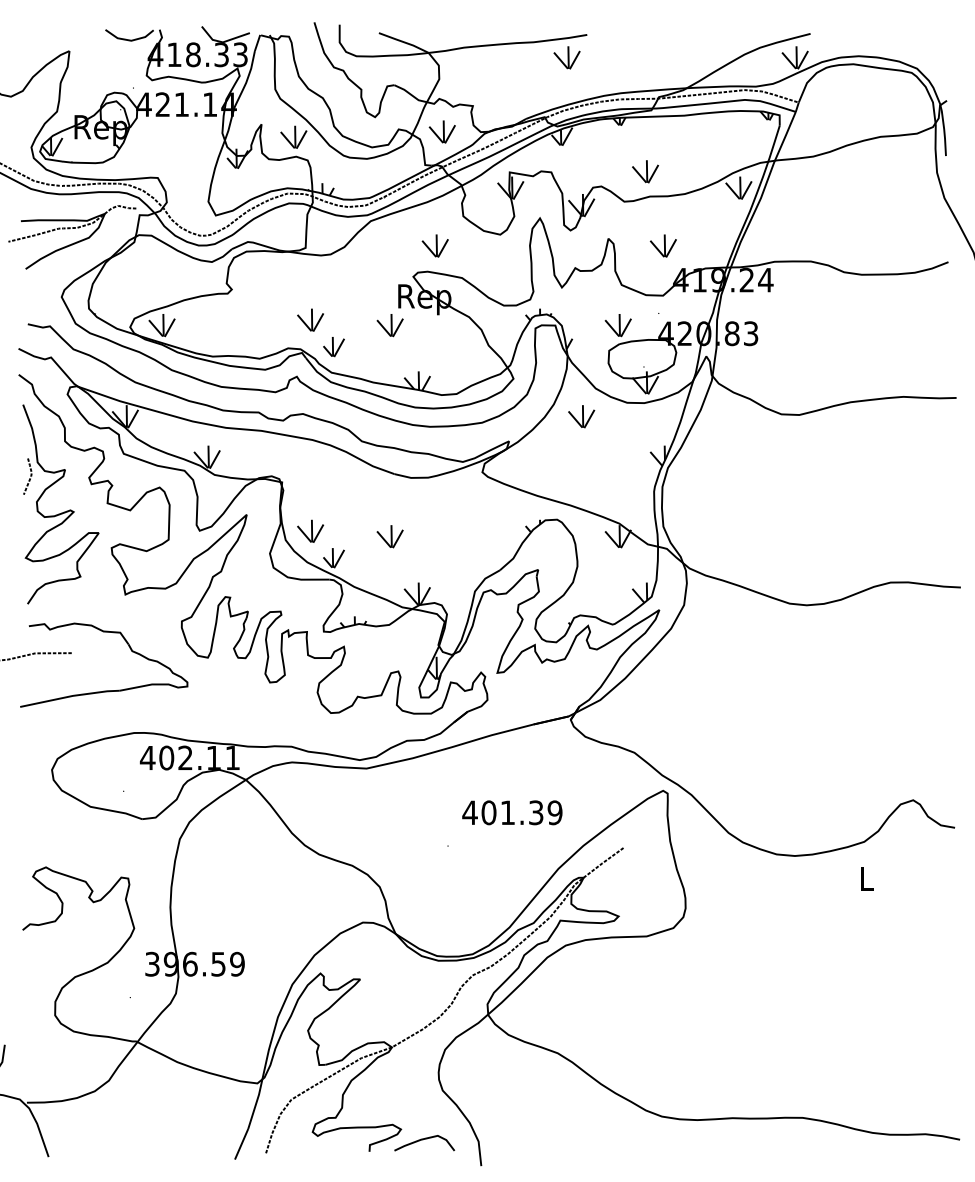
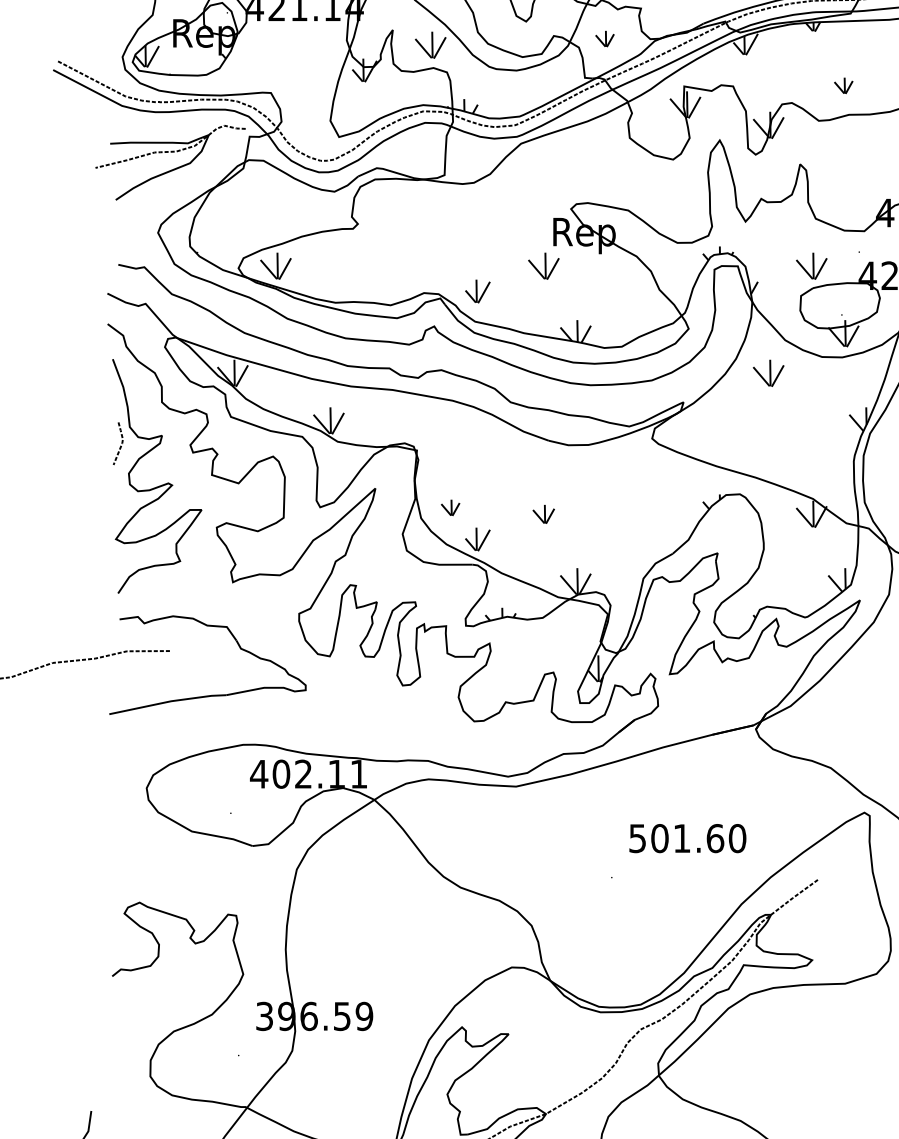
part: (441, 131) -> (604, 38), size x0.6
part: (645, 171) -> (843, 85), size x0.6
part: (434, 245) -> (595, 172), removed
part: (662, 245) -> (863, 172), removed
part: (310, 319) -> (450, 259), removed
part: (310, 530) -> (450, 506), size x0.6
part: (389, 536) -> (543, 514), size x0.7
text: (512, 812) -> (687, 838), 401.39 -> 501.60

